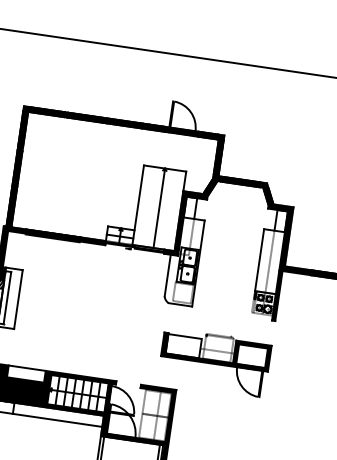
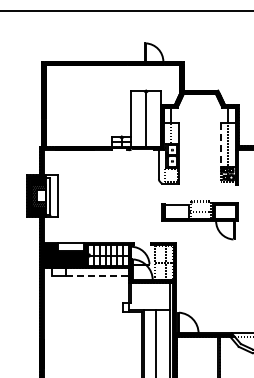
line: (259, 259) -> (220, 144), solid -> dashed
line: (58, 419) -> (97, 275), solid -> dashed

